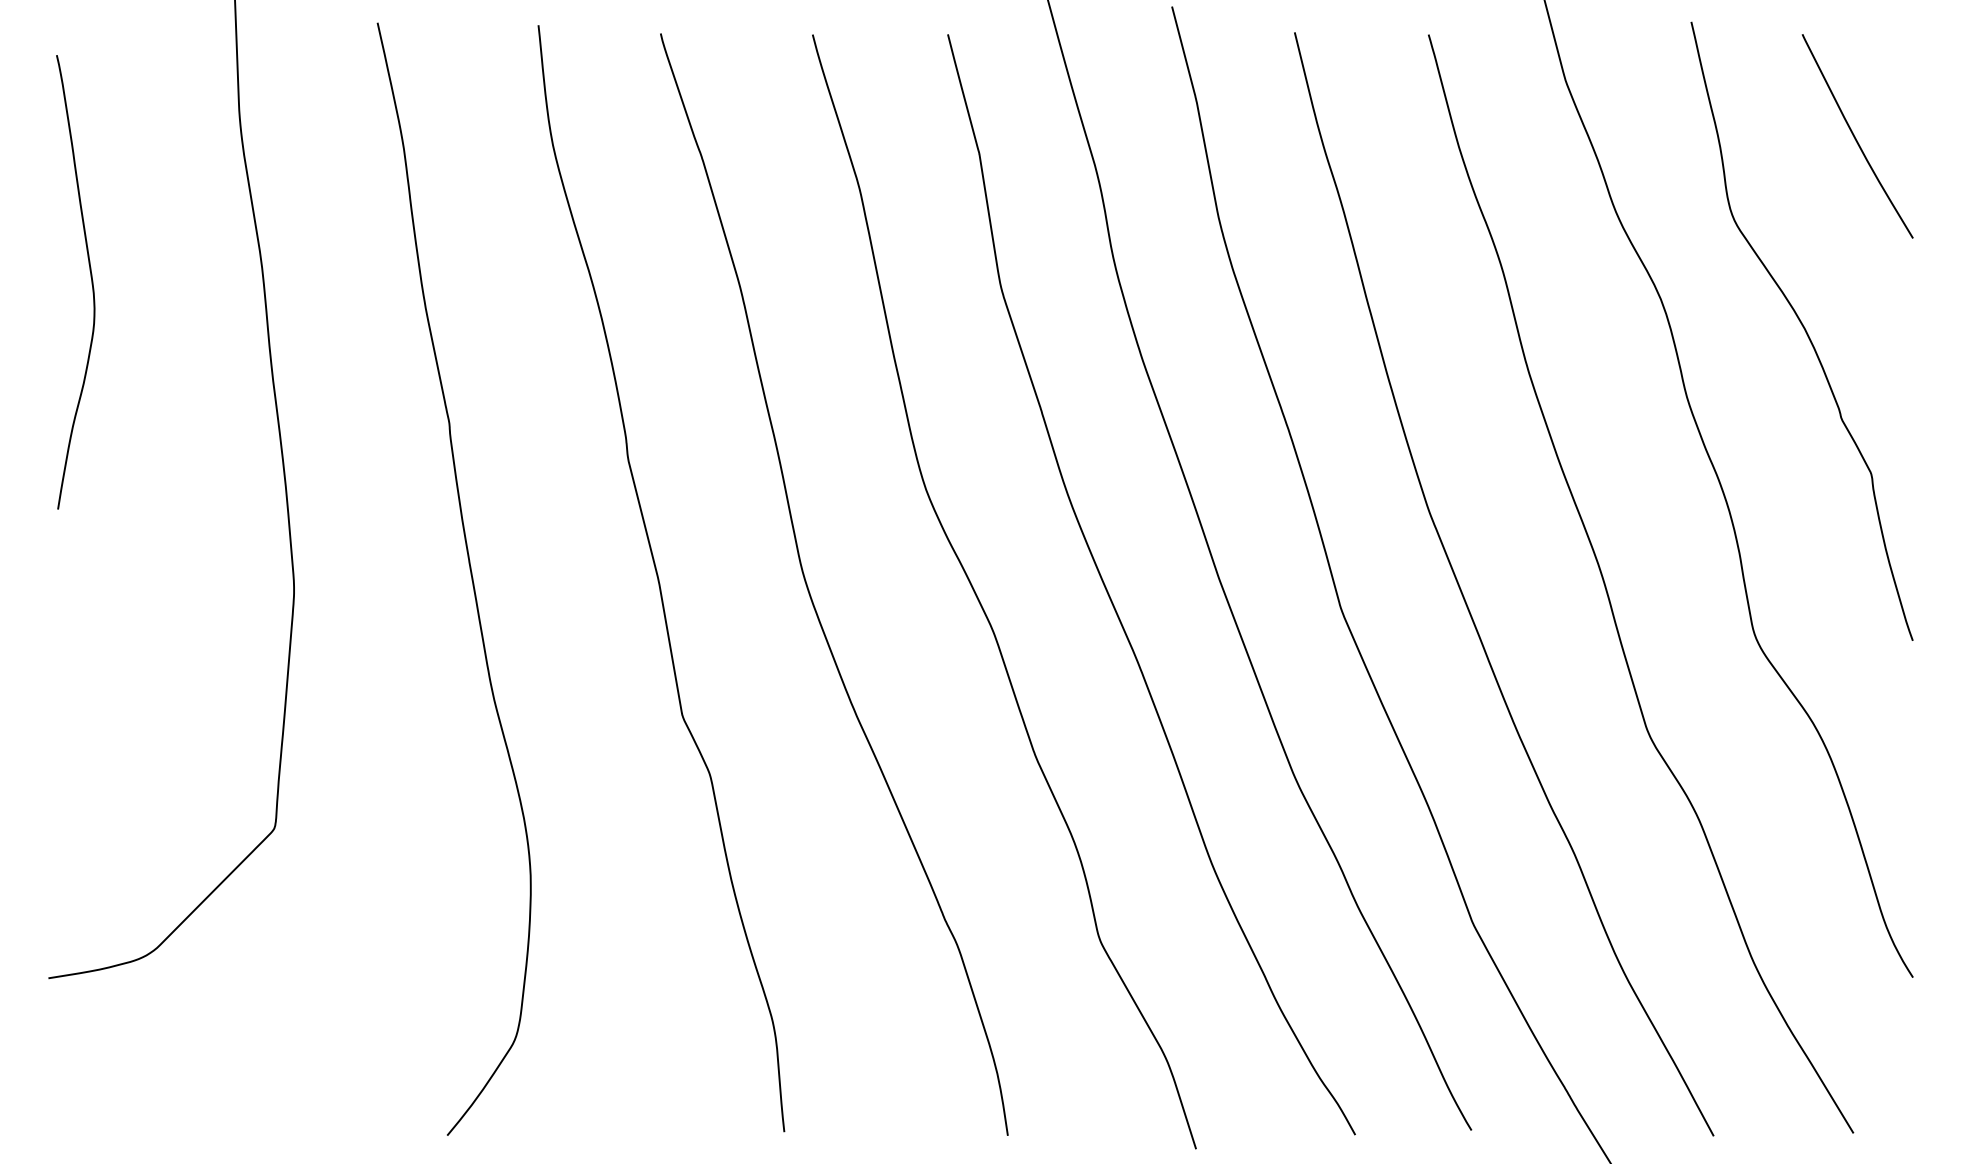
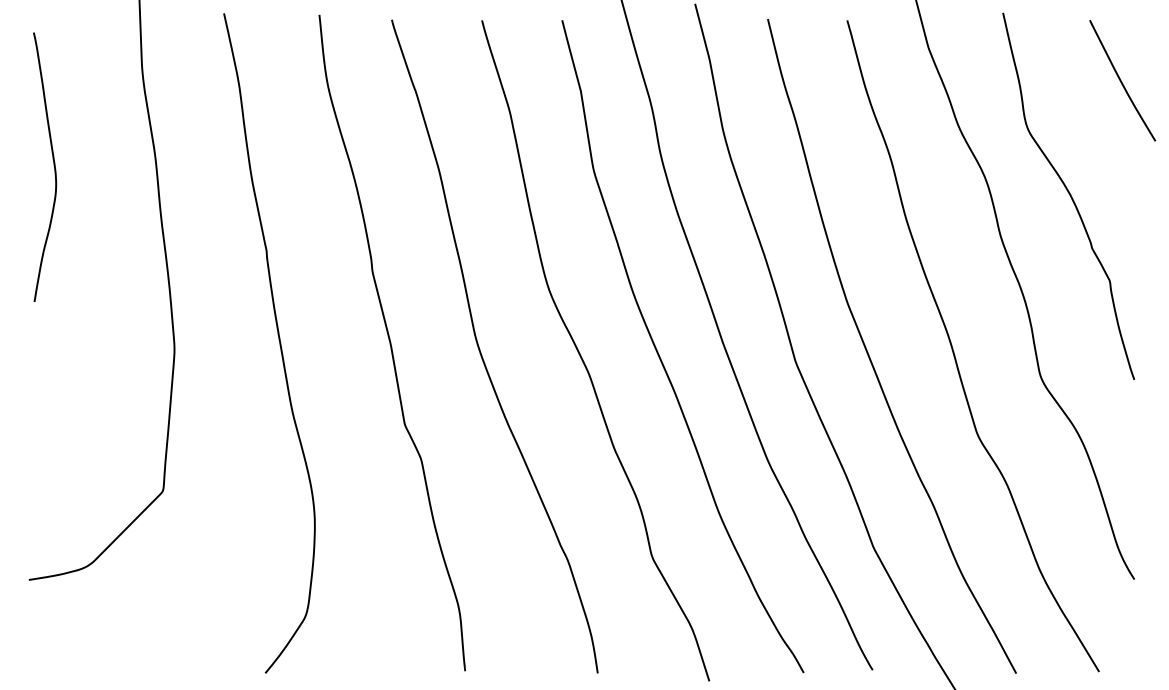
curve: (1855, 135) -> (1121, 80), moved

